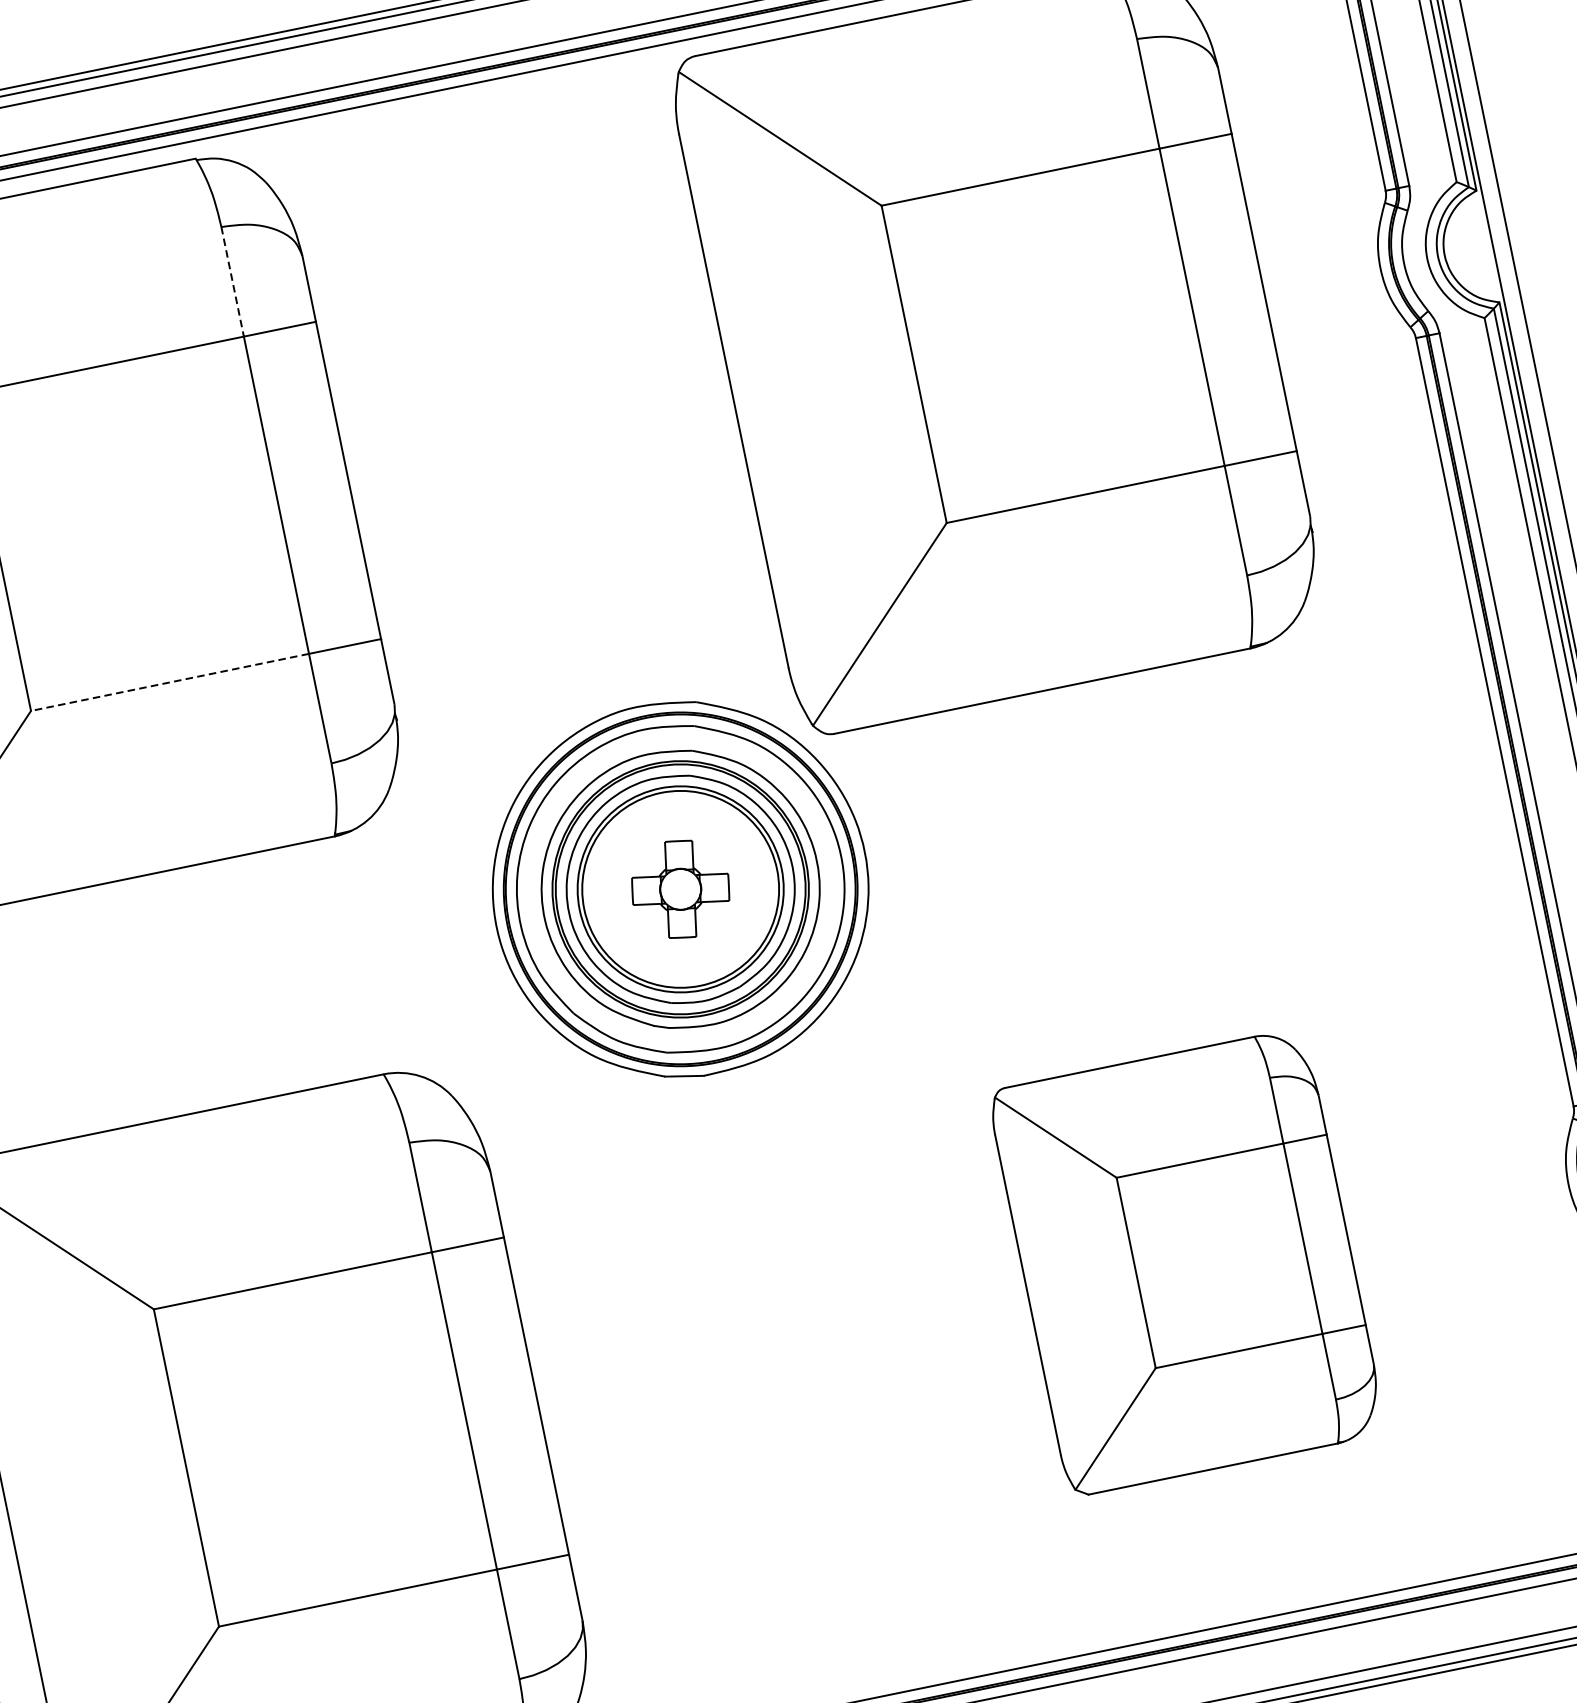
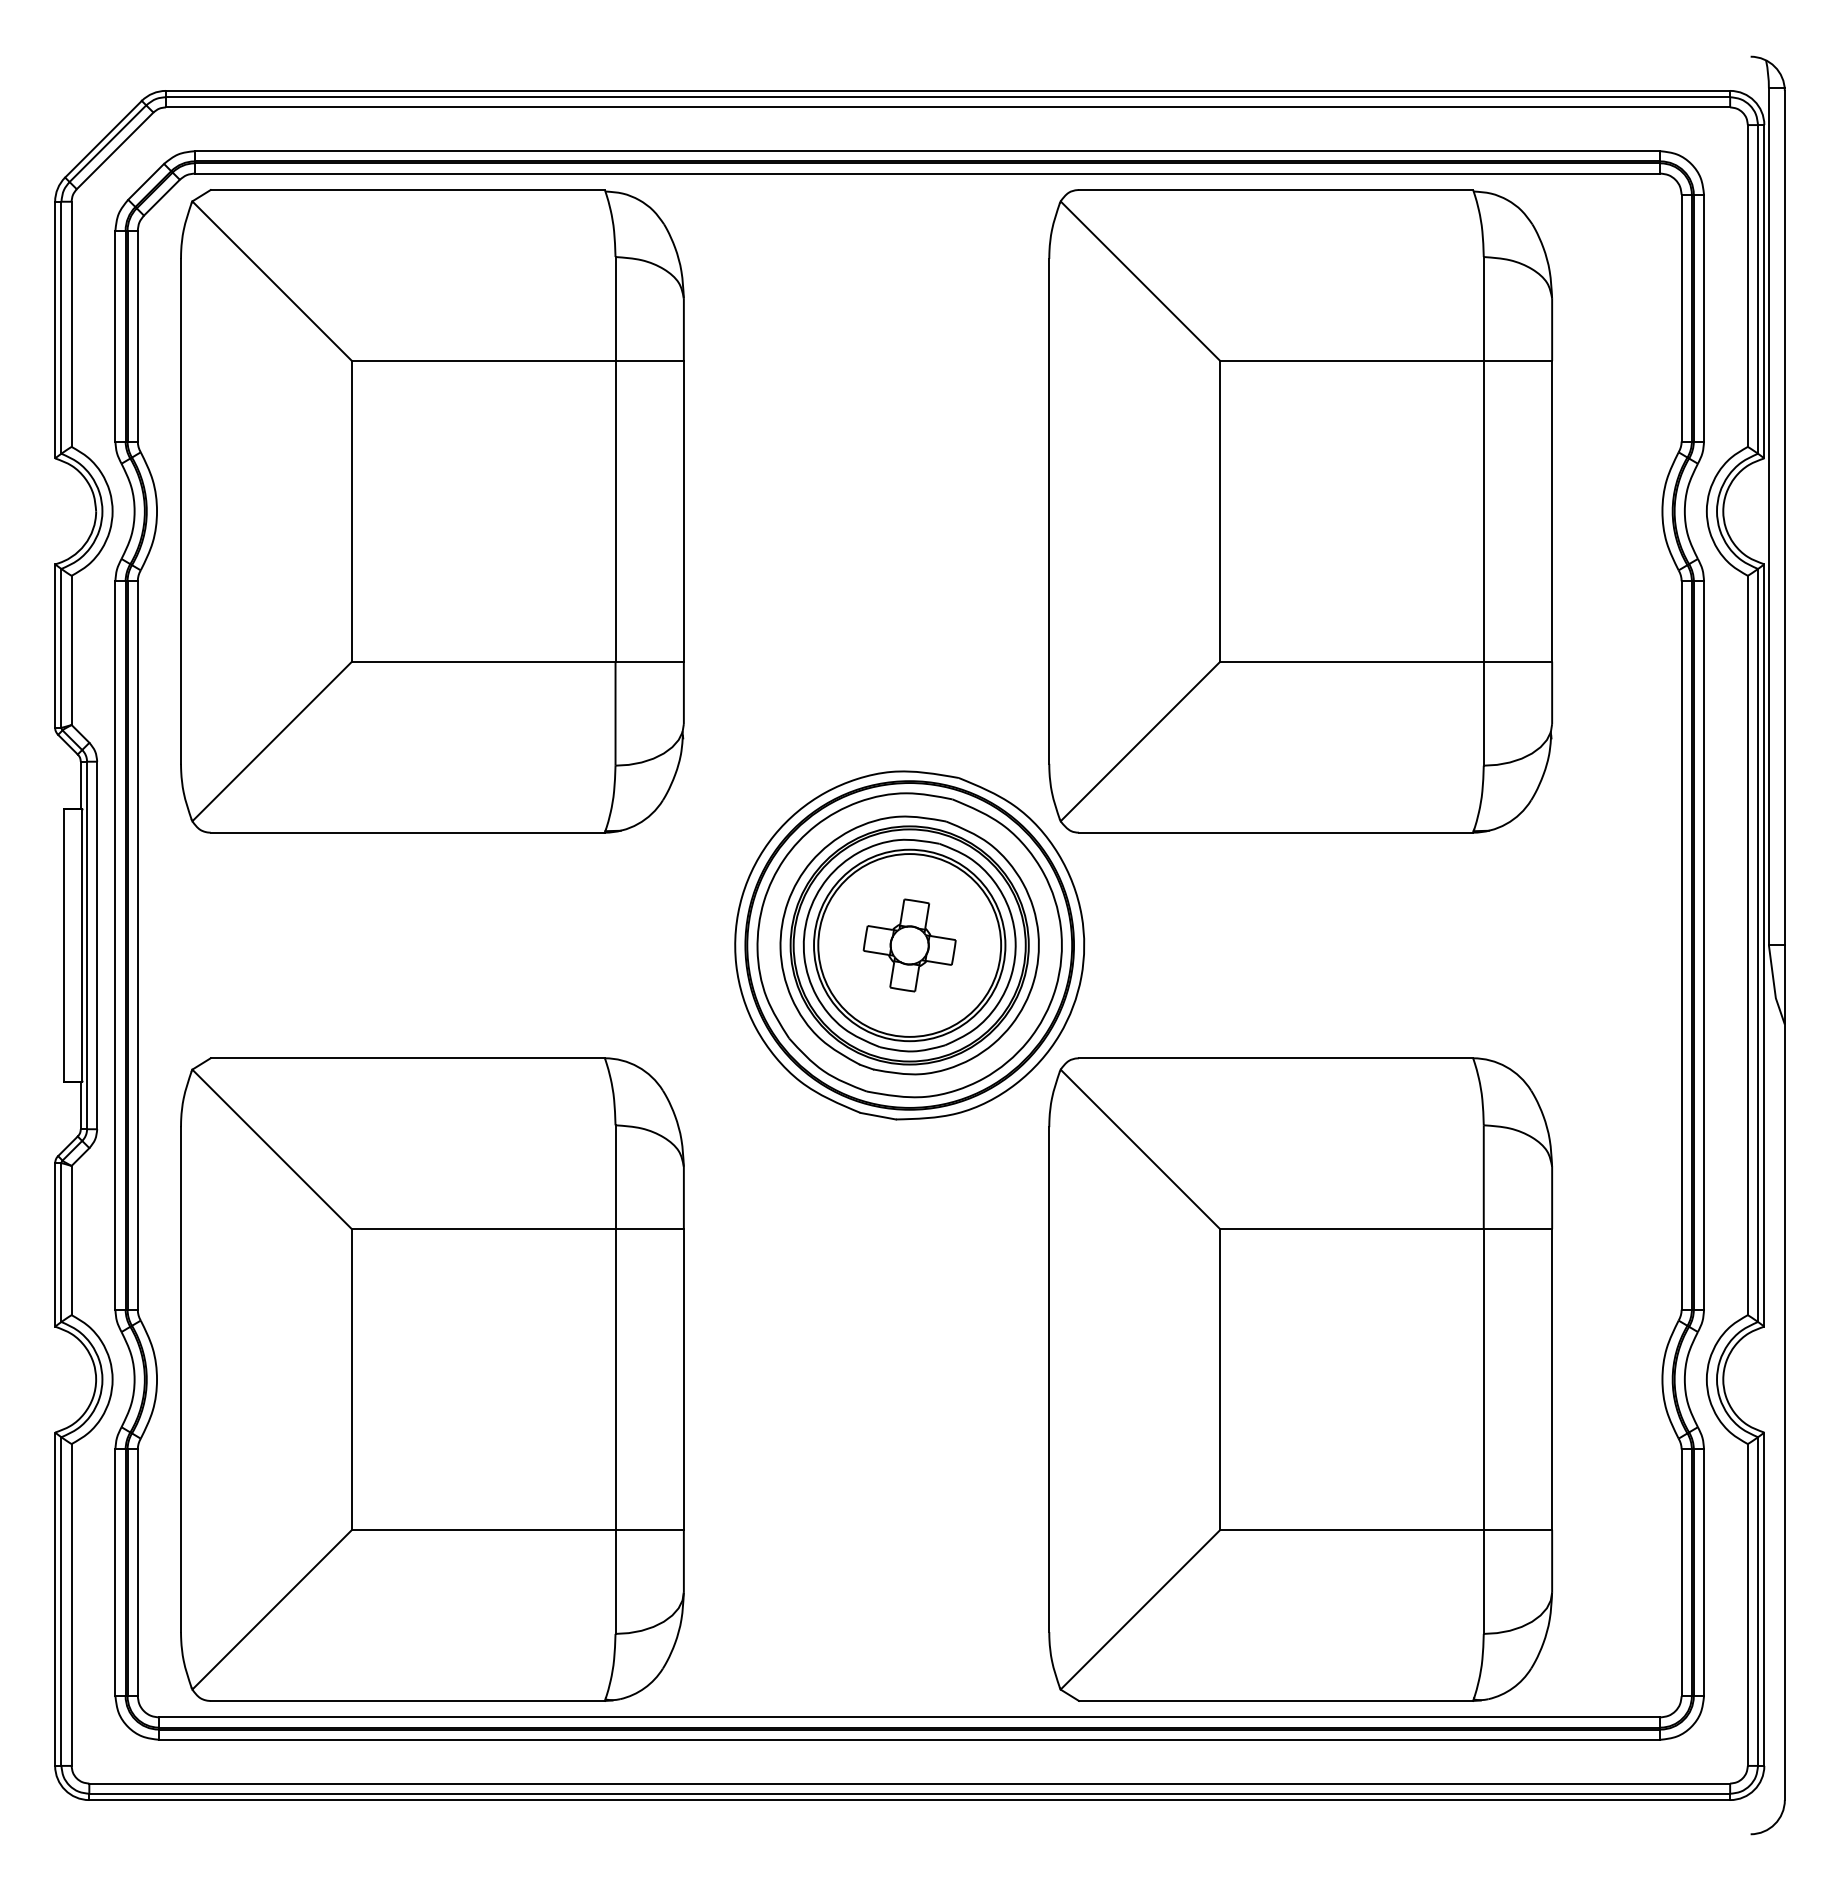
line: (232, 282) -> (615, 309), dashed -> solid
line: (169, 682) -> (483, 661), dashed -> solid
part: (1186, 1262) -> (1300, 1379), size x1.67

